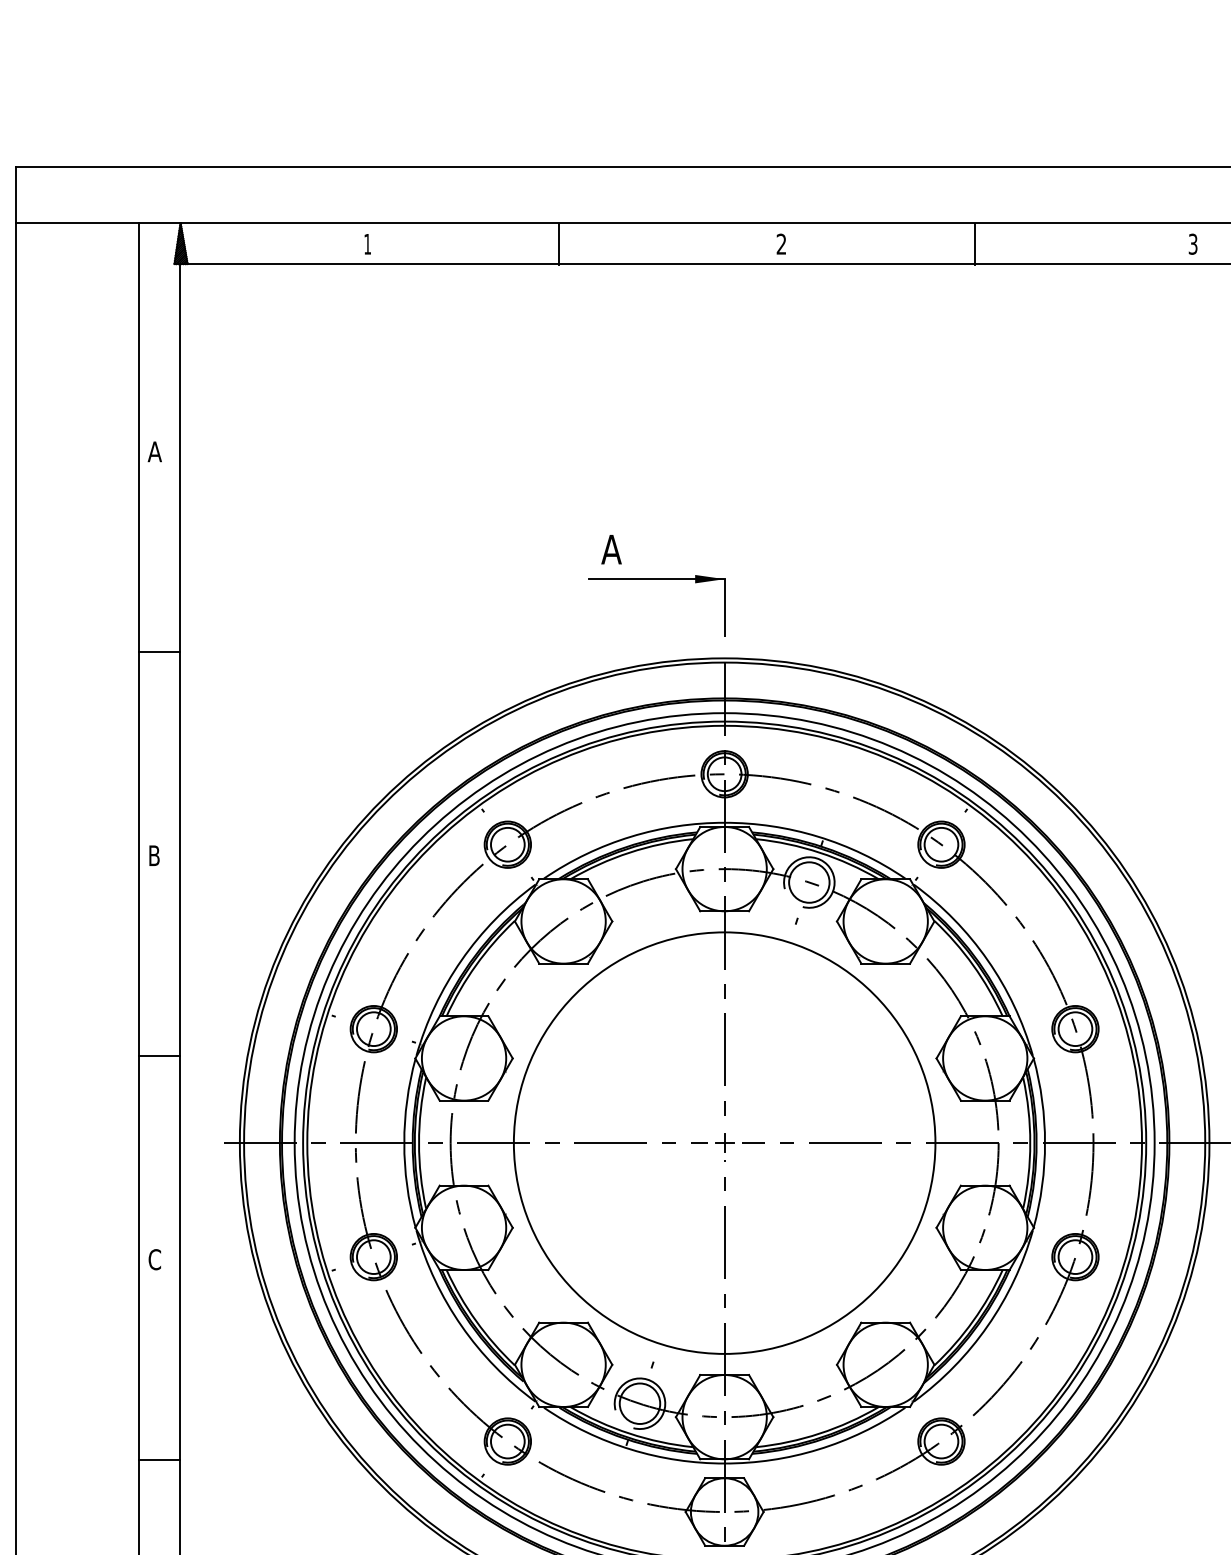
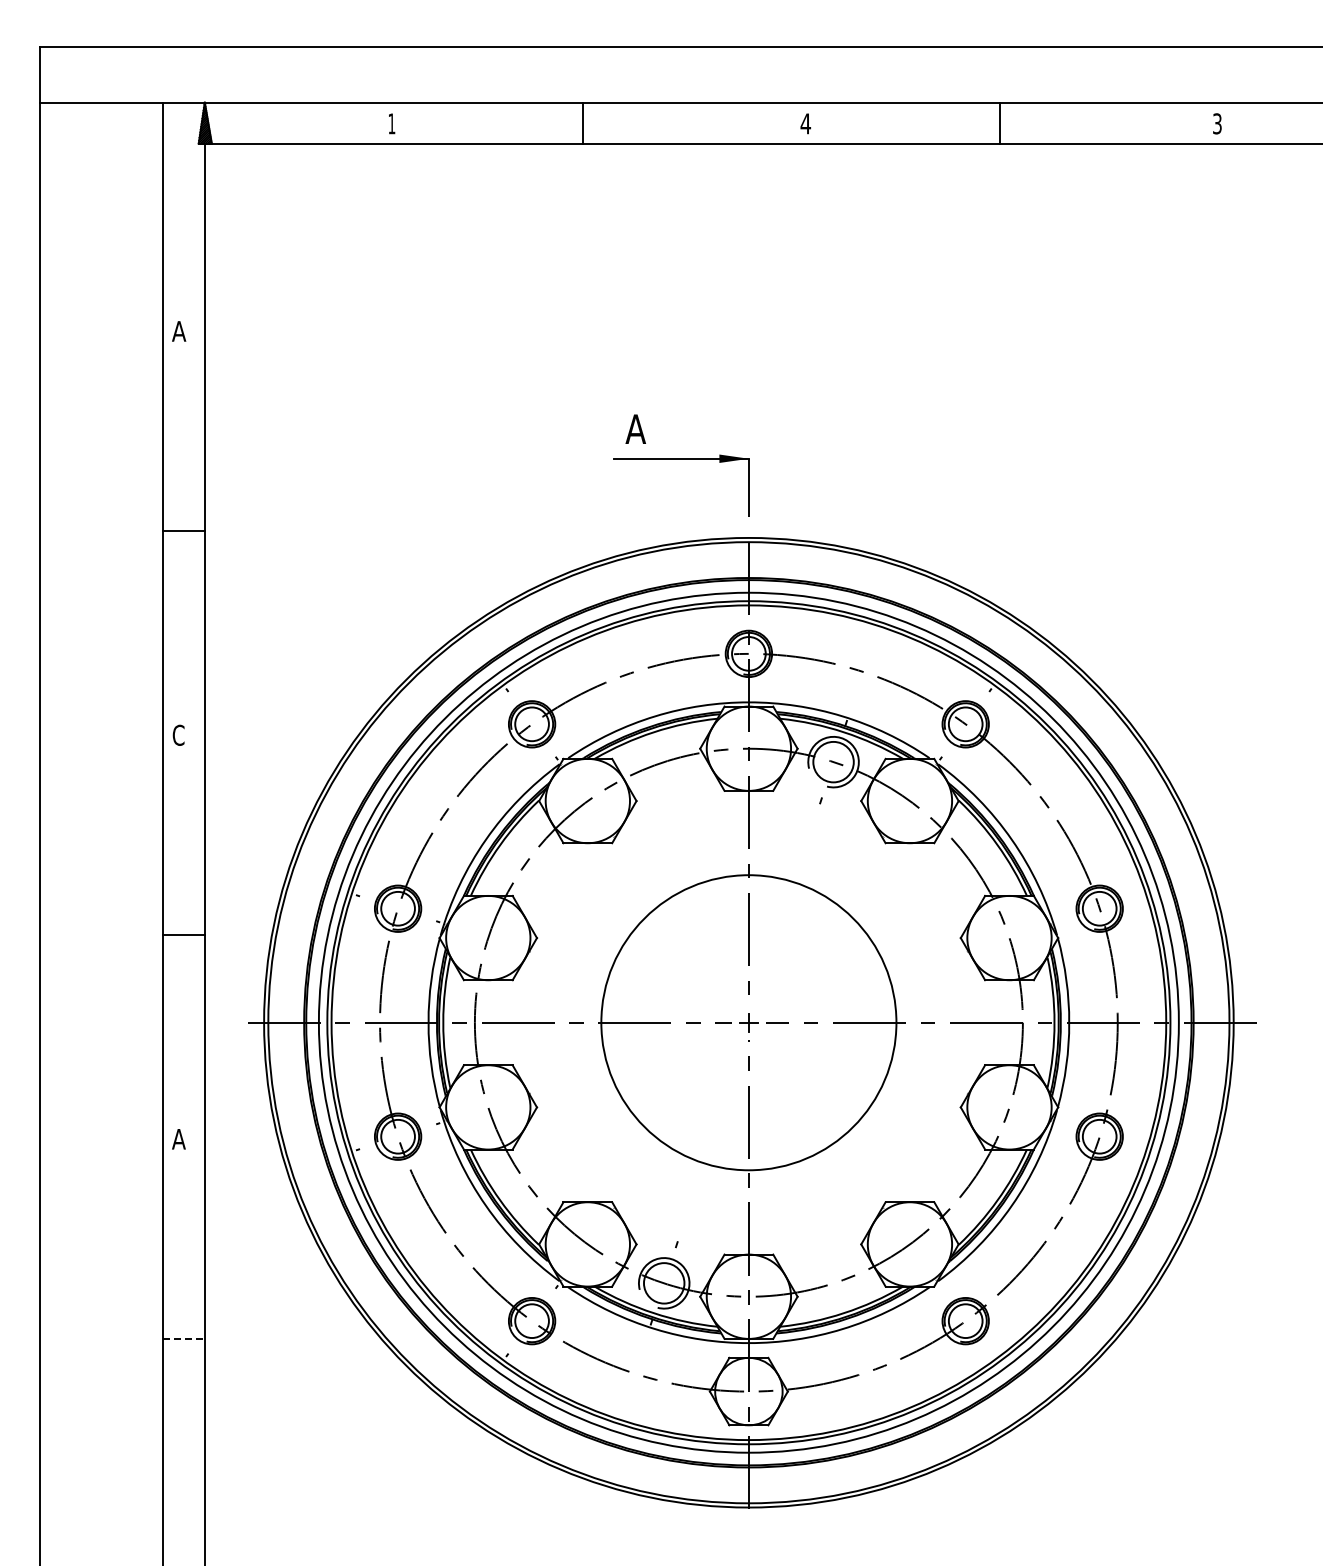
text: (781, 243) -> (805, 123), 2 -> 4
text: (154, 854) -> (178, 734), B -> C
circle: (724, 1142) -> (748, 1022), size x0.7
text: (154, 1258) -> (178, 1138), C -> A
line: (160, 1459) -> (184, 1339), solid -> dashed

